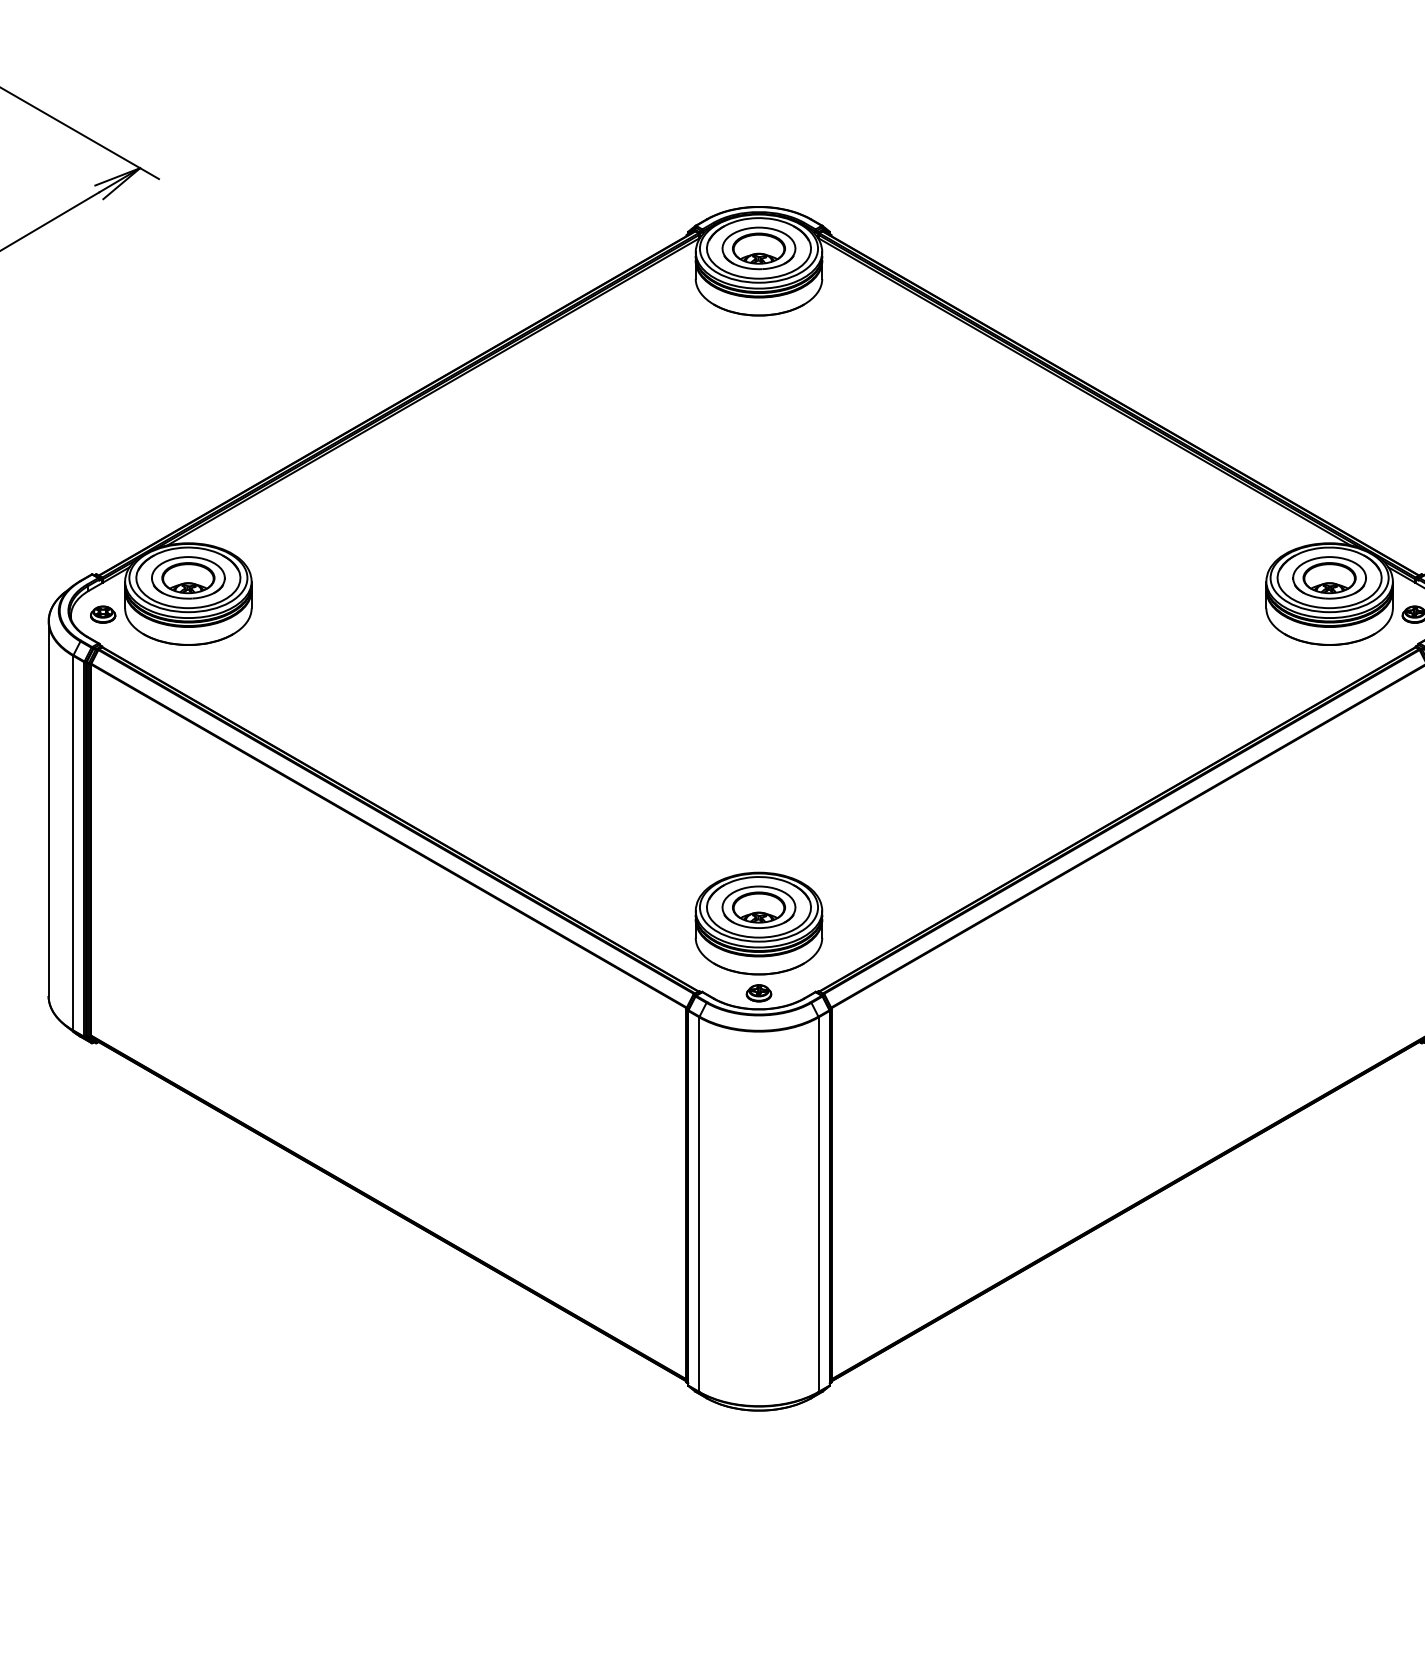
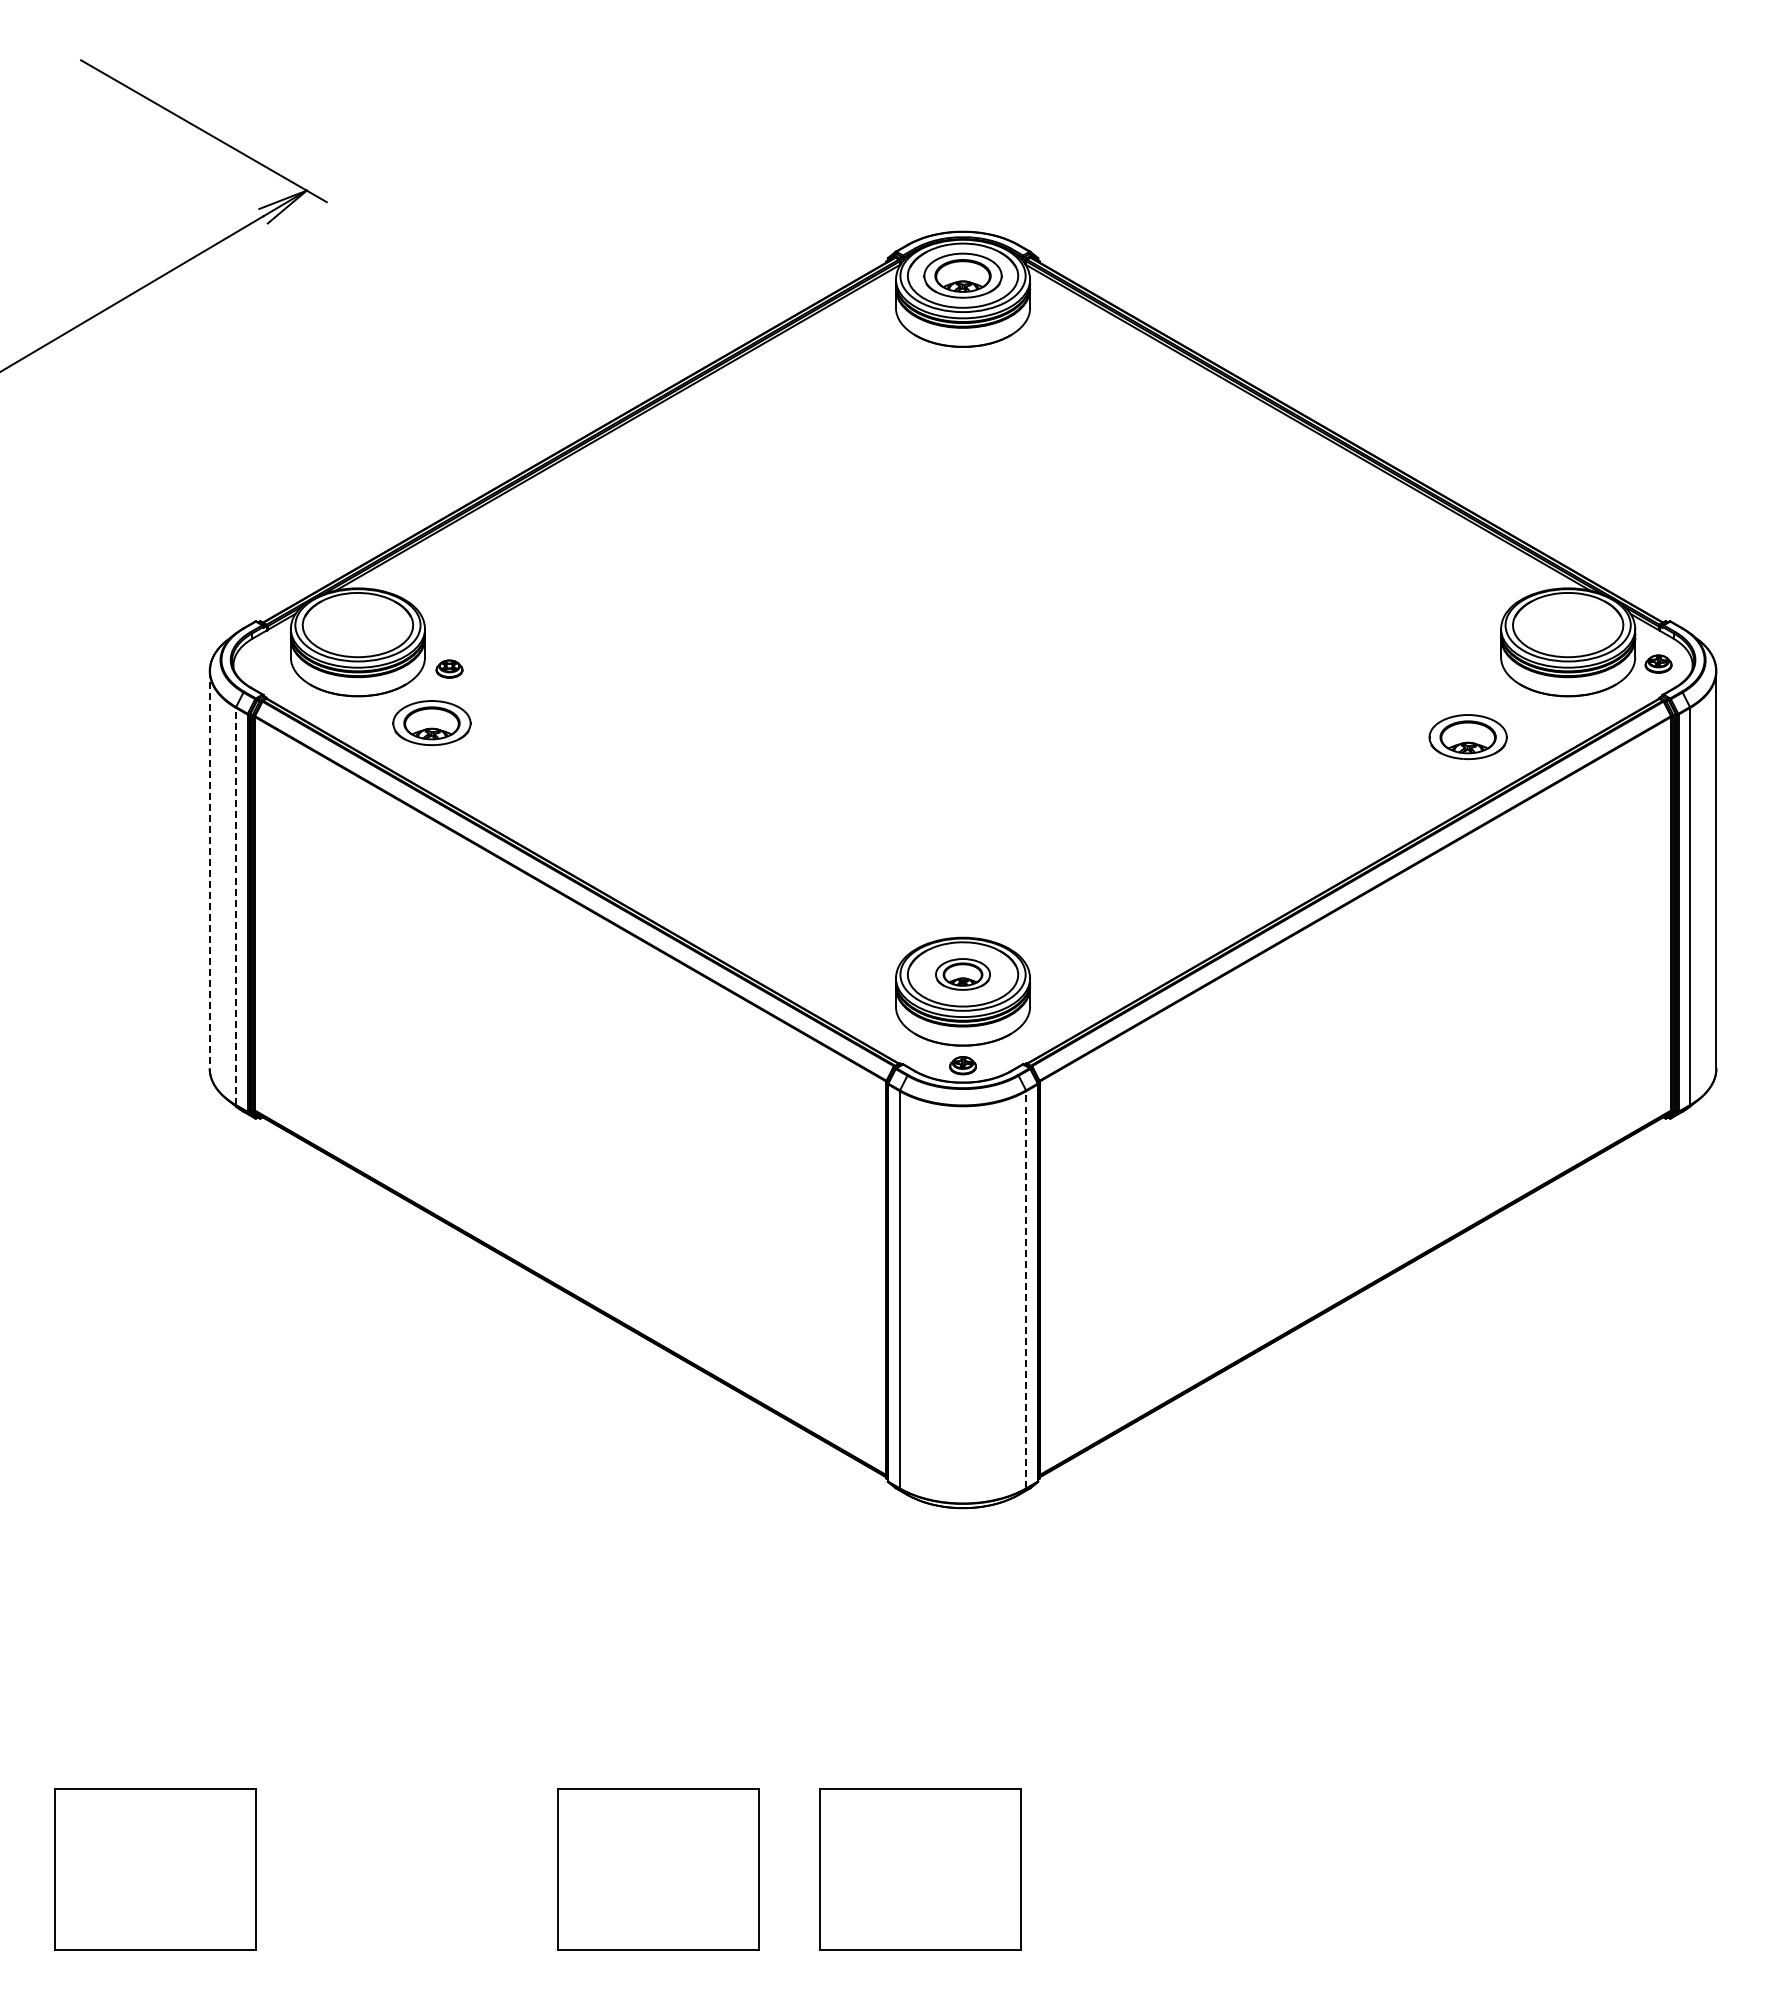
part: (187, 577) -> (431, 722), moved
part: (1328, 578) -> (1467, 737), moved
part: (103, 614) -> (449, 668), moved
line: (48, 808) -> (209, 869), solid -> dashed
line: (72, 843) -> (235, 906), solid -> dashed
part: (758, 907) -> (962, 974), size x0.7
line: (818, 1204) -> (1026, 1289), solid -> dashed

